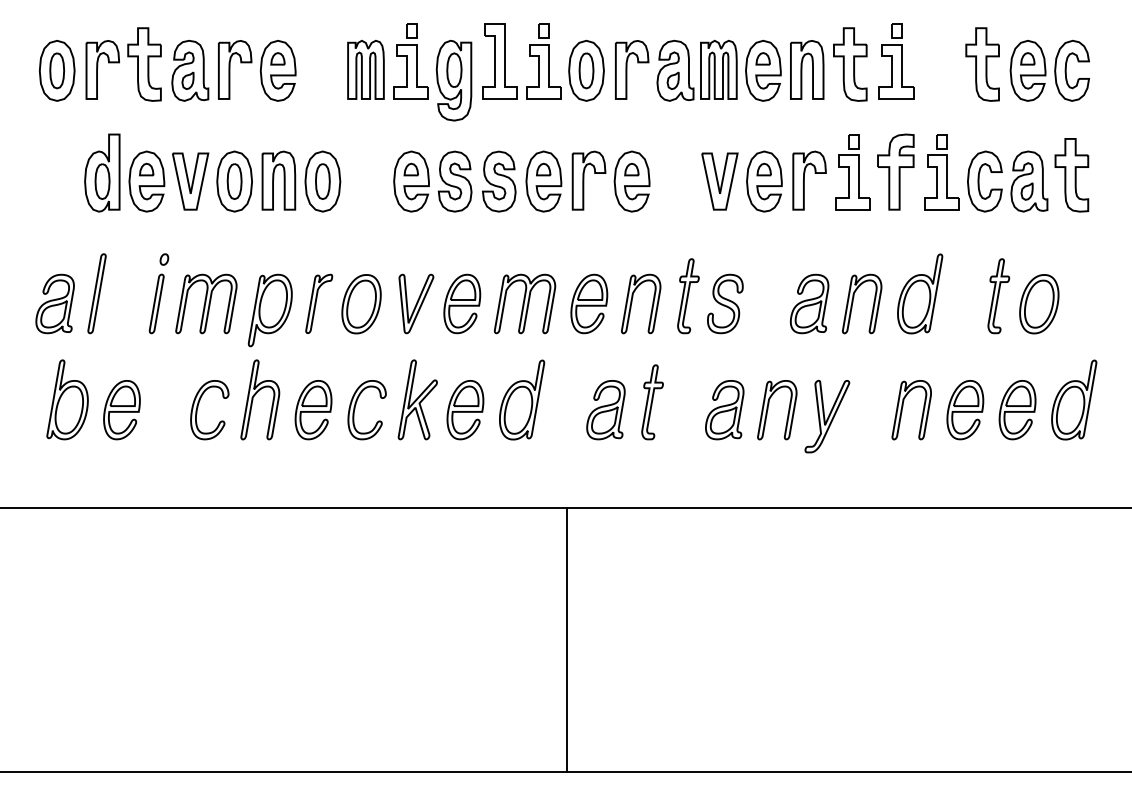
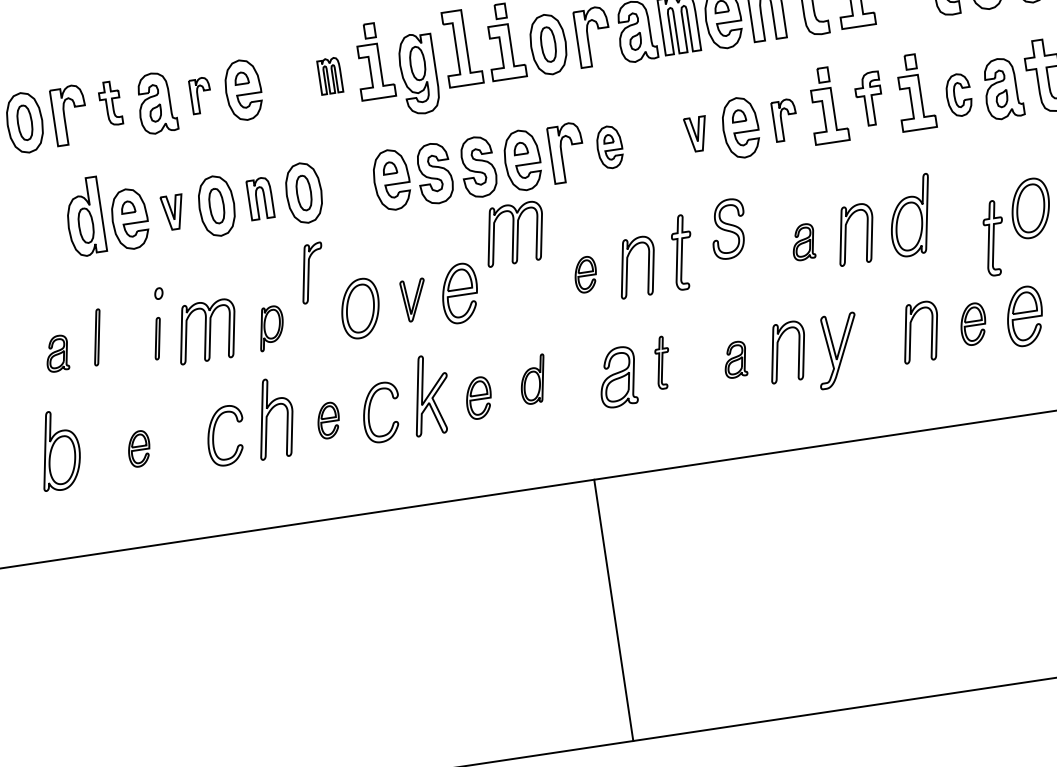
part: (144, 64) -> (110, 103), size x0.6
part: (235, 69) -> (201, 95), size x0.6
part: (365, 69) -> (329, 75), size x0.6
part: (895, 171) -> (868, 98), size x0.7
part: (278, 180) -> (260, 198), size x0.7
part: (809, 180) -> (785, 120), size x0.7
part: (190, 181) -> (173, 212), size x0.6
part: (631, 181) -> (609, 147), size x0.7
part: (719, 181) -> (696, 134), size x0.6
part: (984, 181) -> (958, 95), size x0.7
part: (96, 293) -> (96, 337), size x0.7
part: (998, 296) -> (994, 238), moved
part: (54, 303) -> (56, 353), size x0.6
part: (156, 303) -> (157, 338), size x0.7
part: (319, 303) -> (312, 272), moved
part: (416, 303) -> (414, 299), size x0.7
part: (524, 303) -> (513, 233), moved
part: (589, 303) -> (585, 274), size x0.6
part: (725, 303) -> (728, 228), moved
part: (809, 303) -> (803, 241), size x0.6
part: (269, 310) -> (270, 328), size x0.6
part: (67, 399) -> (58, 450), moved
part: (522, 399) -> (533, 379), size x0.6
part: (652, 402) -> (662, 362), size x0.7
part: (121, 410) -> (138, 449), size x0.6
part: (313, 410) -> (328, 420), size x0.6
part: (465, 410) -> (478, 398), size x0.7
part: (724, 410) -> (735, 360), size x0.6
part: (965, 410) -> (973, 324), size x0.7

